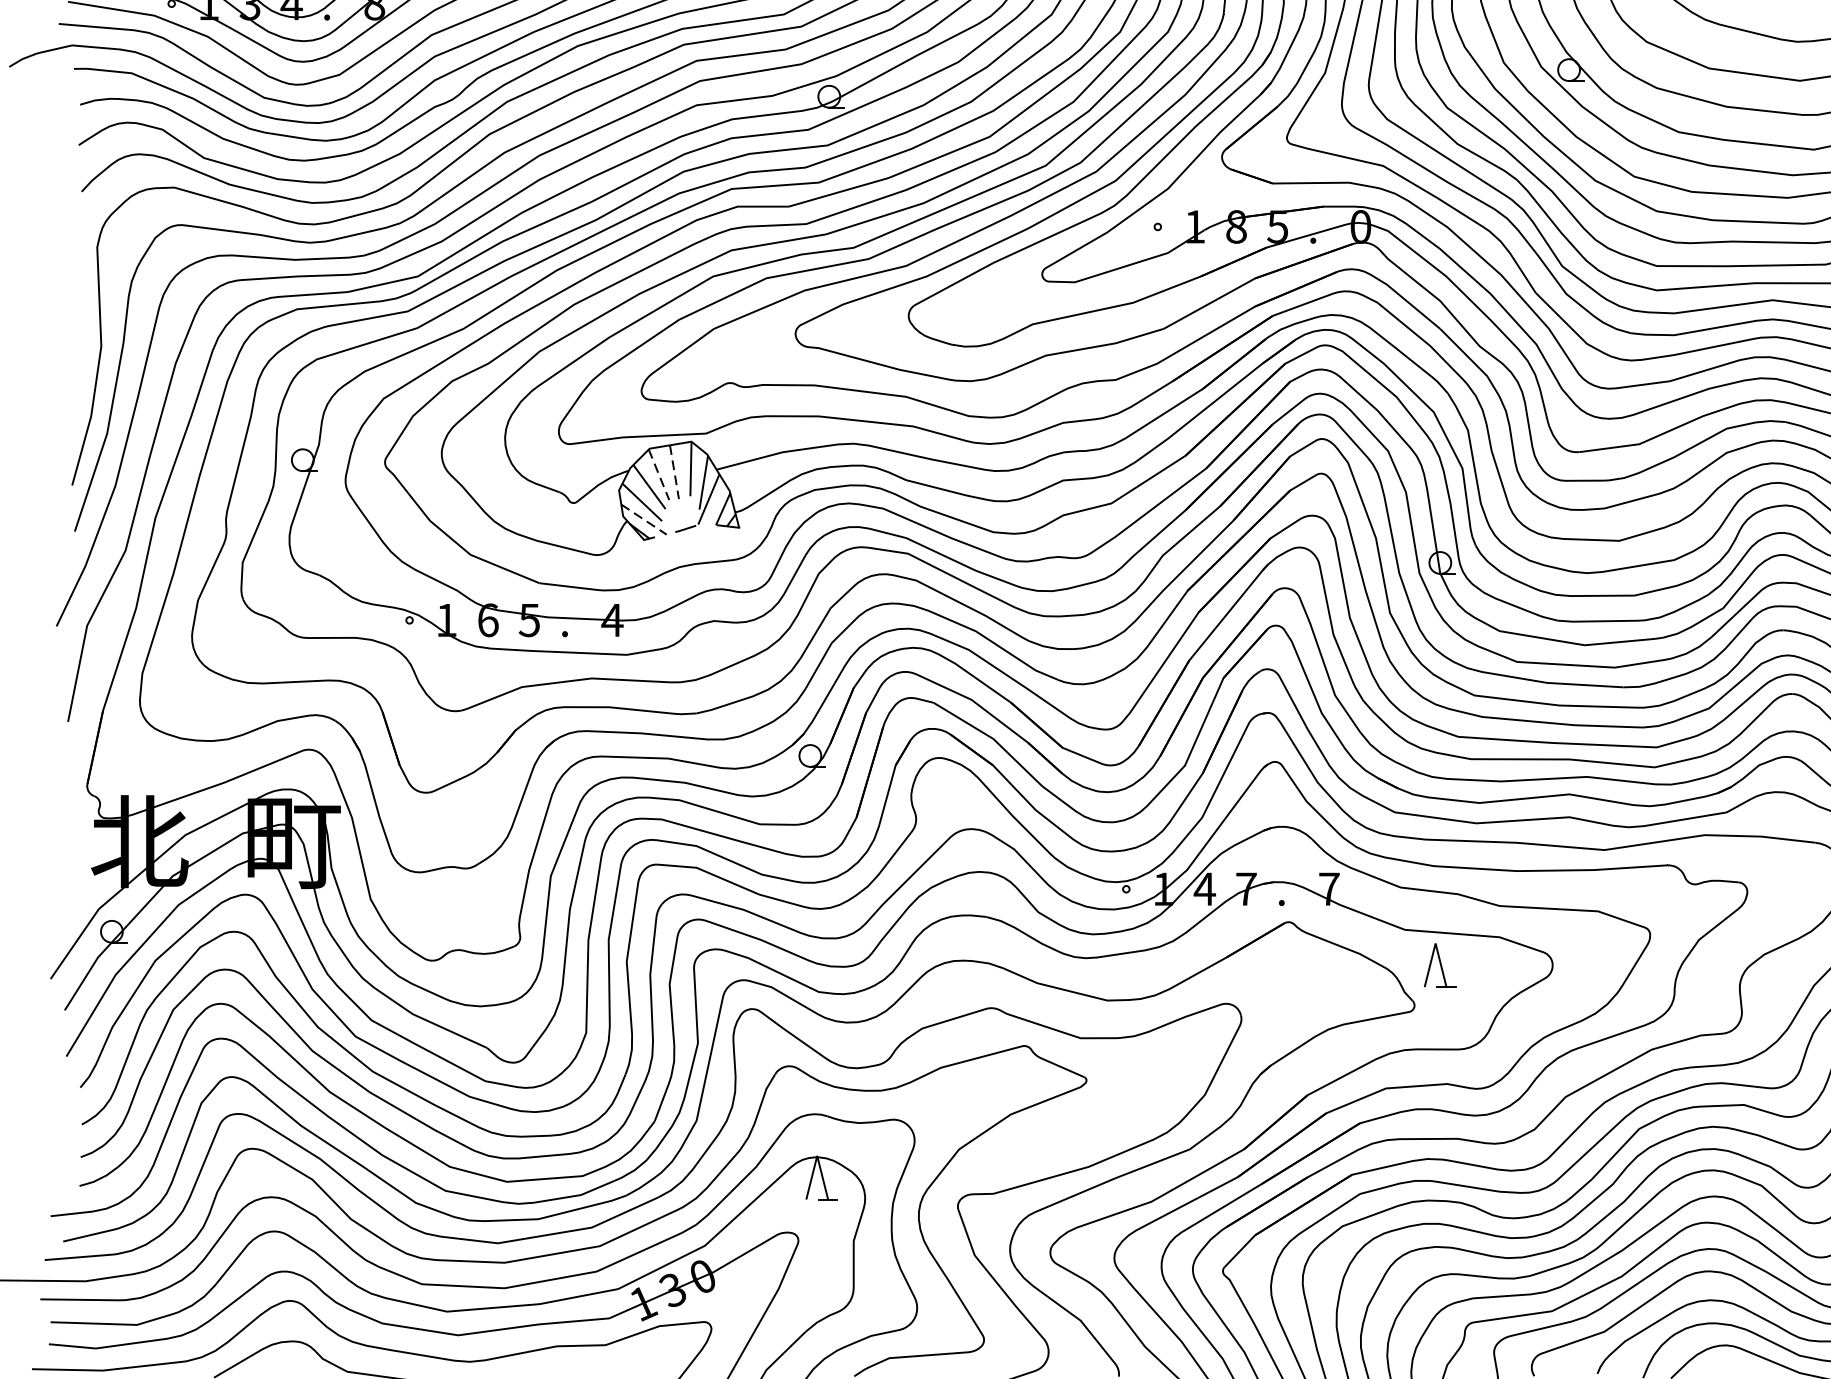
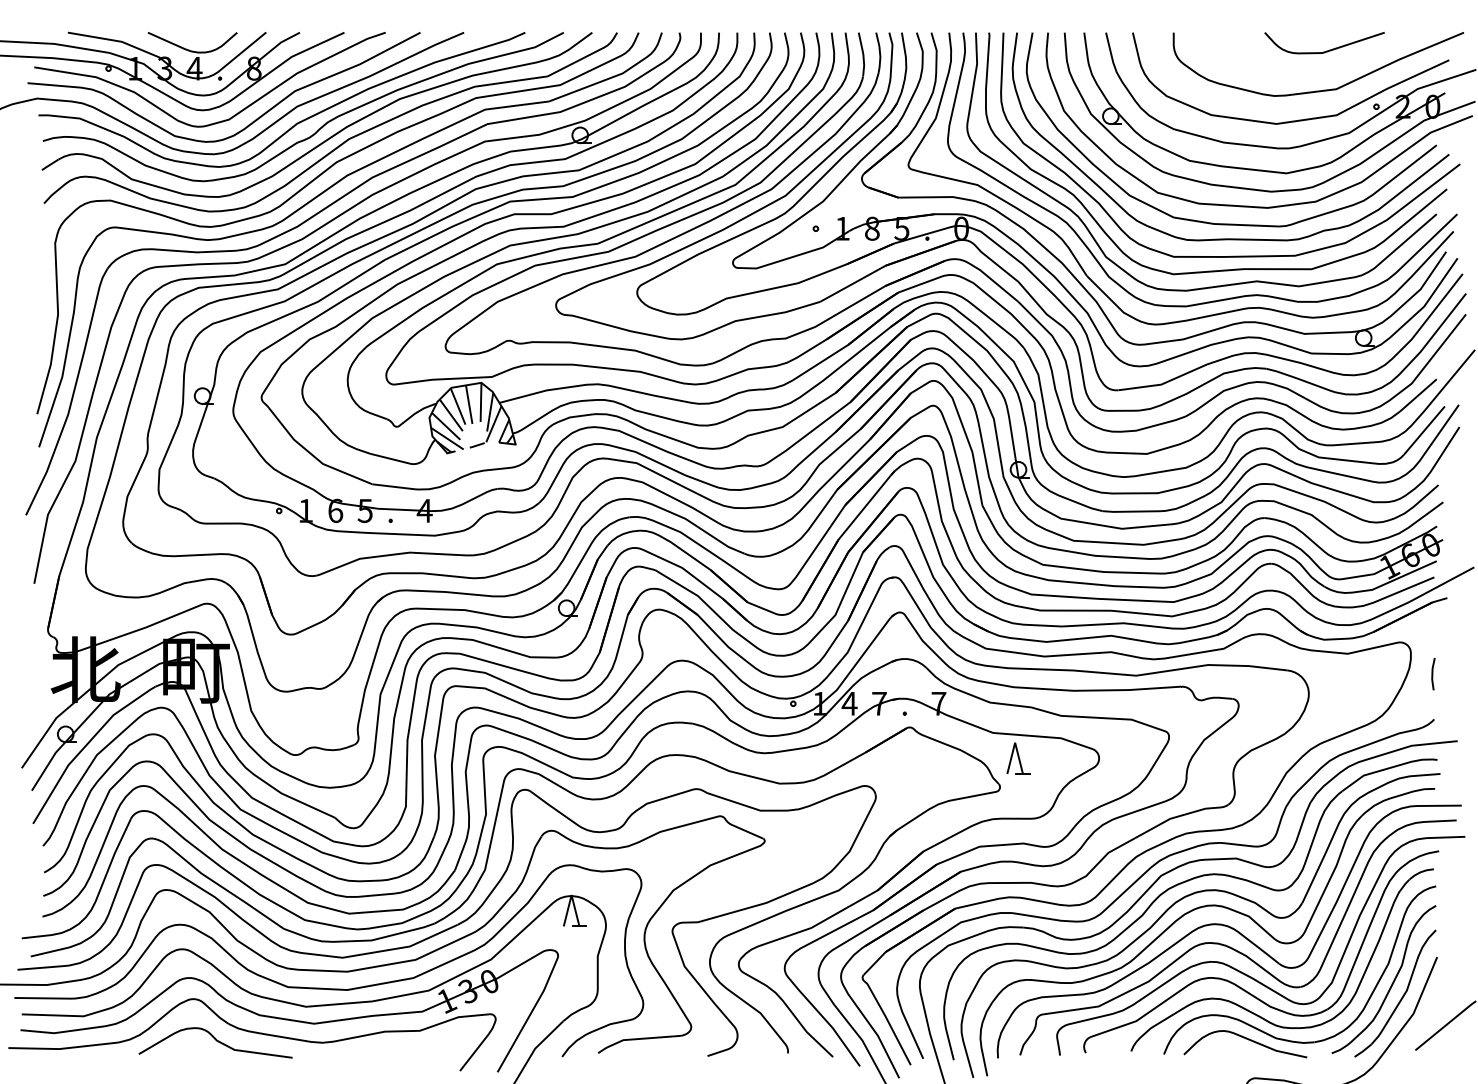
line: (674, 471) -> (469, 404), dashed -> solid
line: (659, 474) -> (458, 406), dashed -> solid
line: (644, 519) -> (447, 438), dashed -> solid

